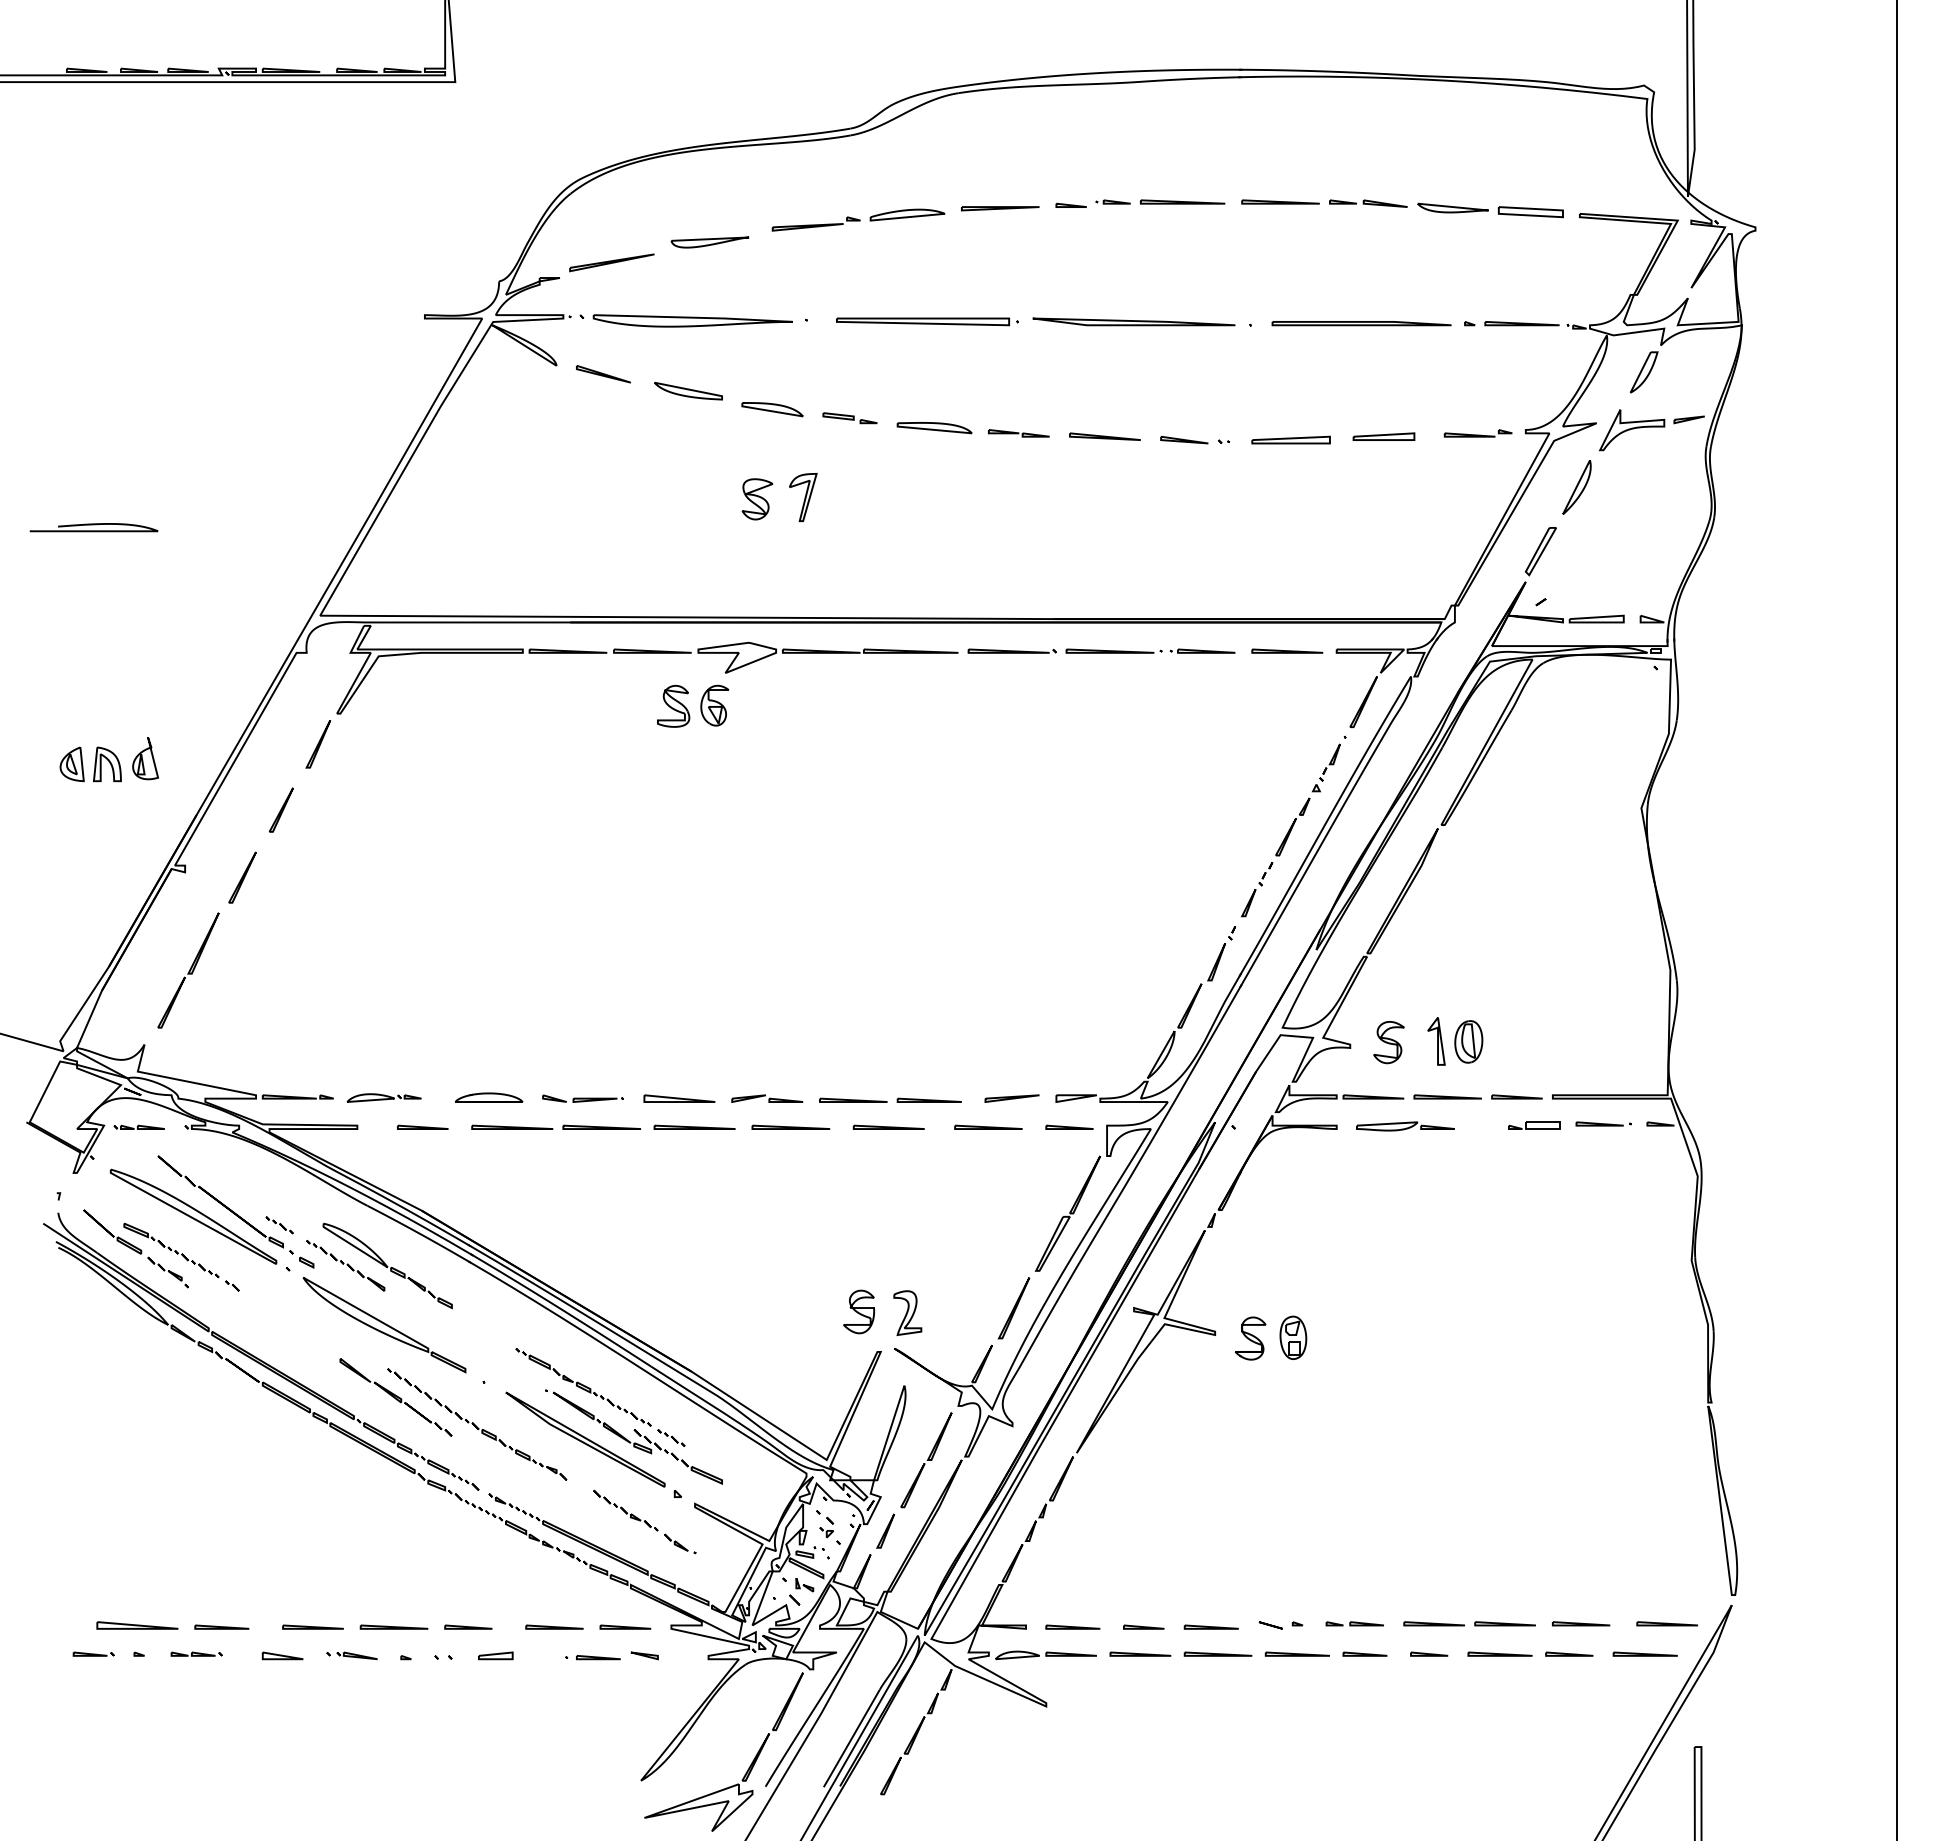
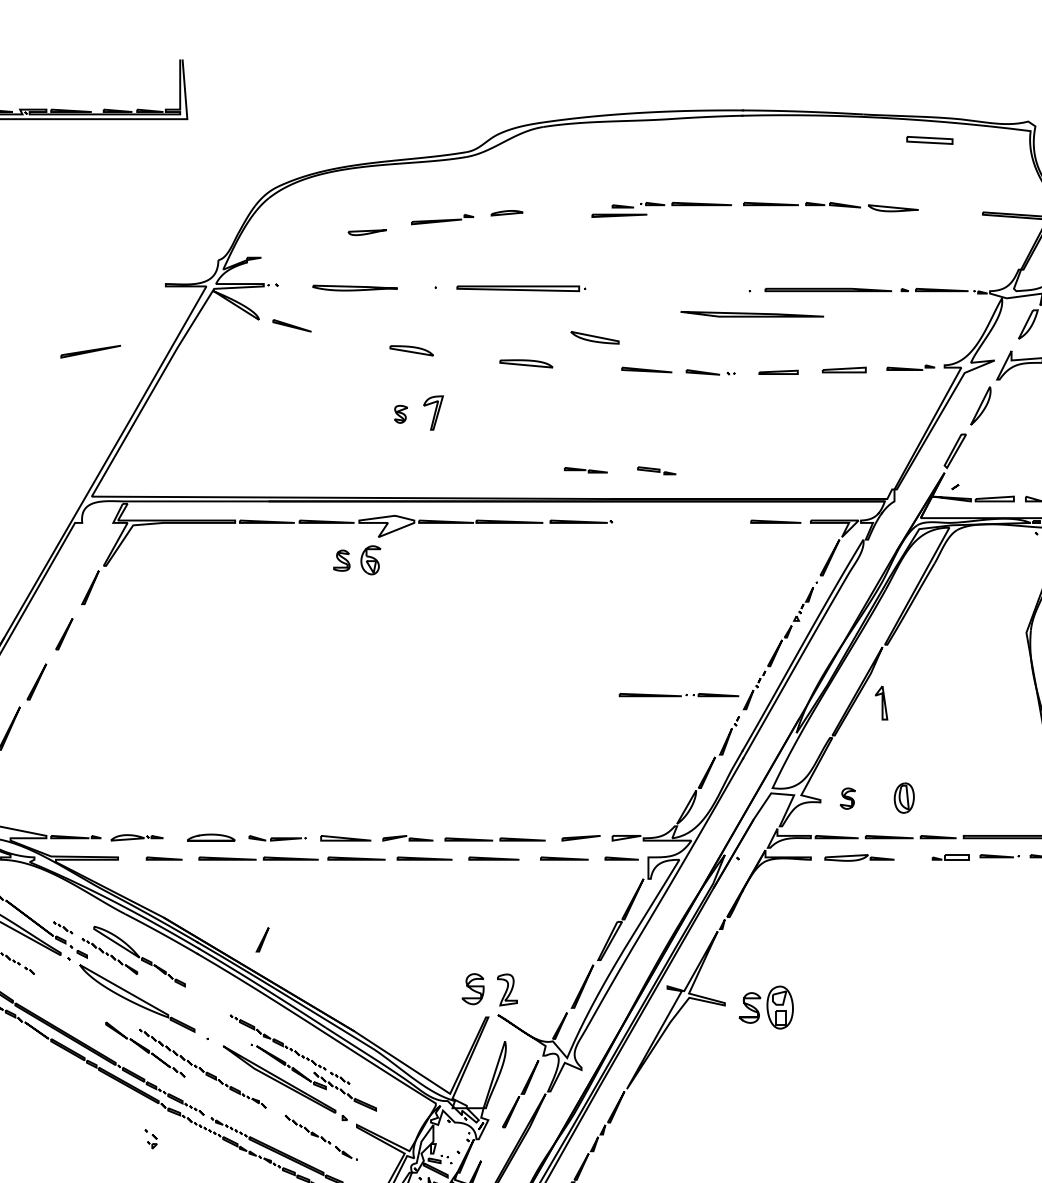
part: (1000, 208) -> (619, 215), moved
part: (1530, 212) -> (929, 140), moved
part: (907, 214) -> (507, 212), size x0.6
part: (709, 242) -> (367, 232), size x0.7
part: (611, 262) -> (90, 351), moved
part: (692, 320) -> (355, 287), size x0.6
part: (1133, 321) -> (752, 313), moved
part: (688, 391) -> (594, 338), moved
part: (849, 418) -> (656, 471), moved
part: (1018, 433) -> (585, 470), moved
part: (1290, 439) -> (778, 371), size x0.7
part: (757, 499) -> (401, 414), size x0.6
part: (1150, 650) -> (679, 694), moved
part: (673, 705) -> (341, 560), size x0.7
part: (1436, 1041) -> (881, 703), moved
part: (1388, 1042) -> (847, 798), size x0.7
part: (1293, 1337) -> (780, 1007), size x1.4
part: (824, 1524) -> (150, 1139), moved
part: (885, 1530) -> (262, 939), moved

